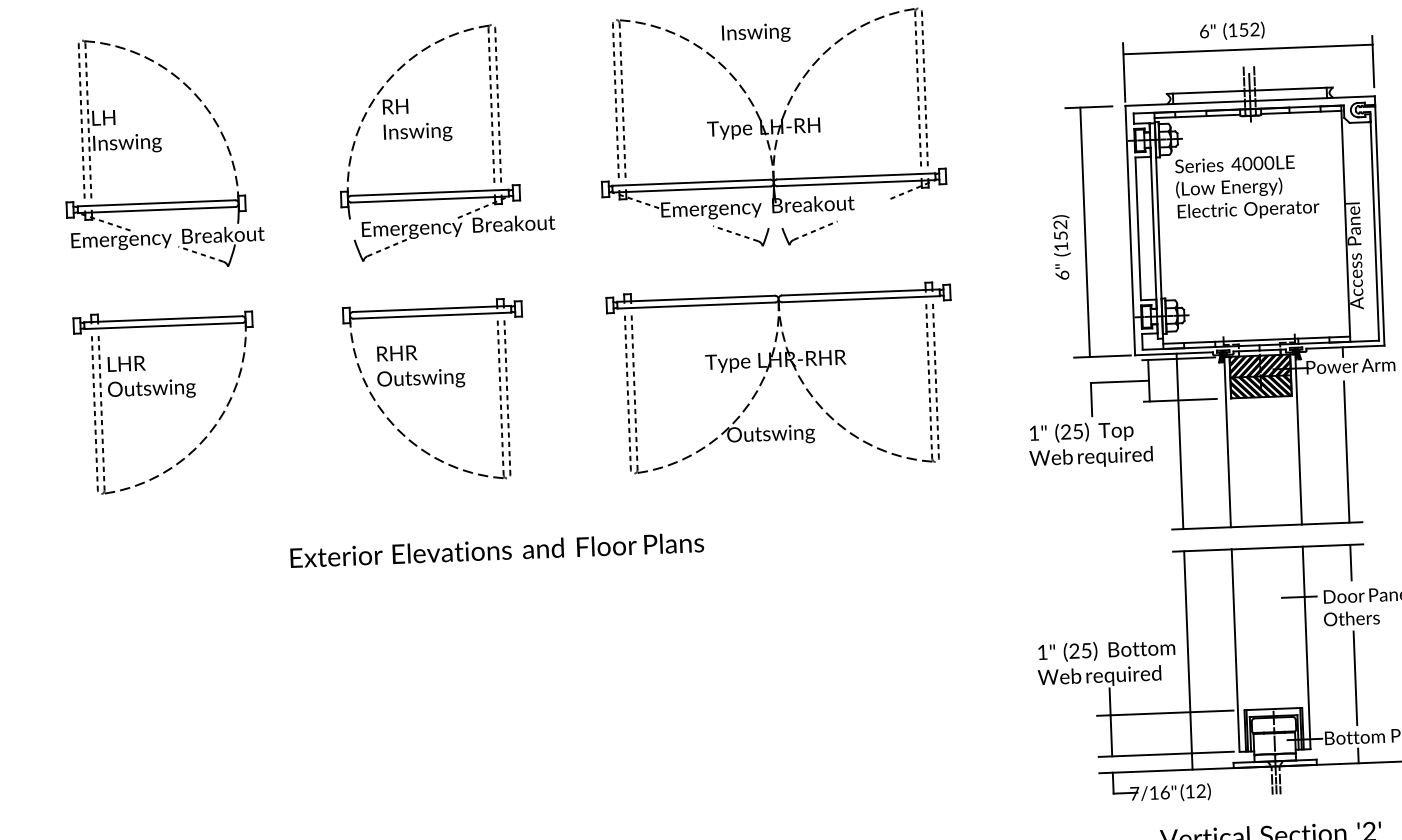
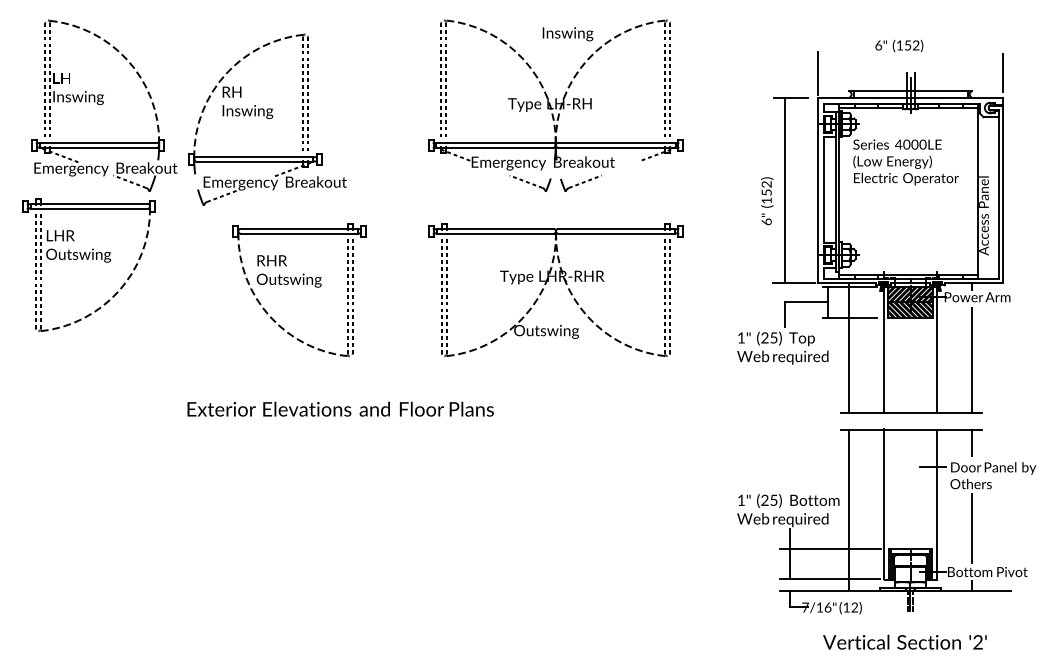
text: (755, 33) -> (567, 34), moved
line: (1248, 50) -> (910, 60), removed
part: (444, 141) -> (267, 119), moved
part: (165, 402) -> (88, 265), moved

